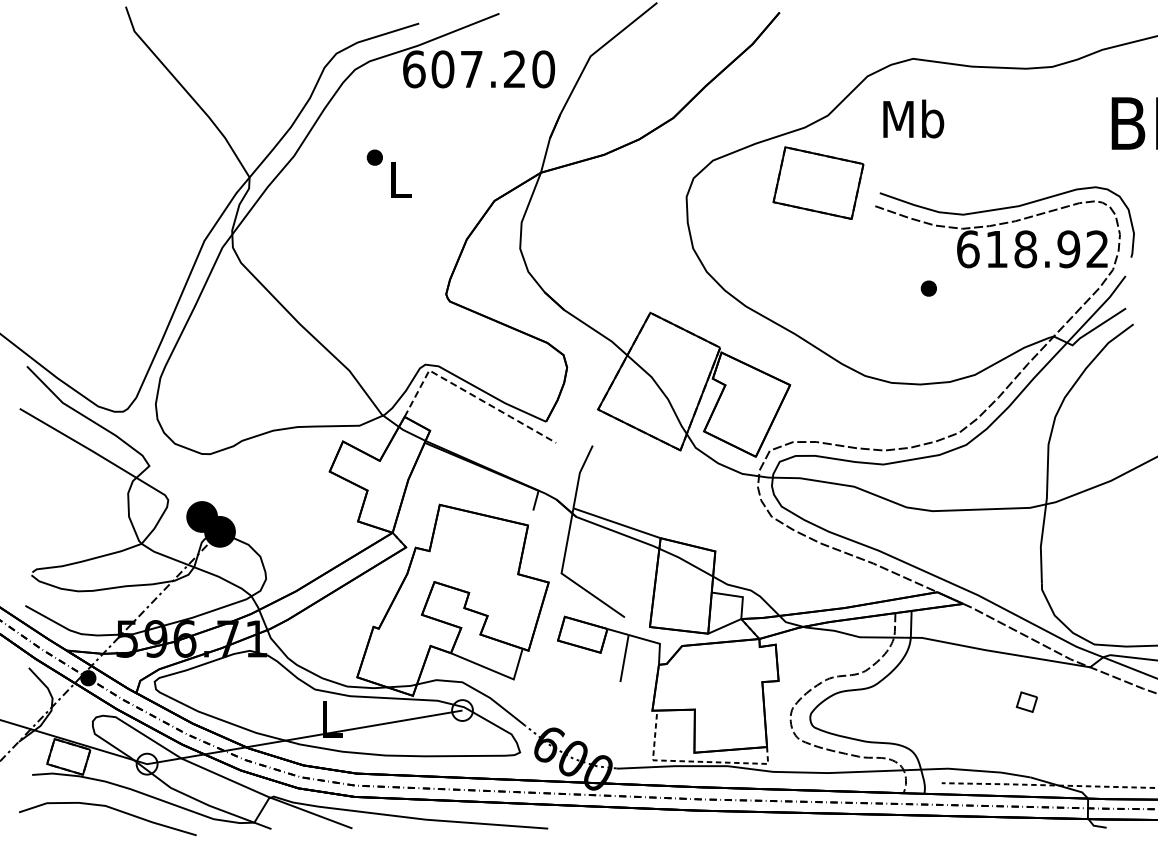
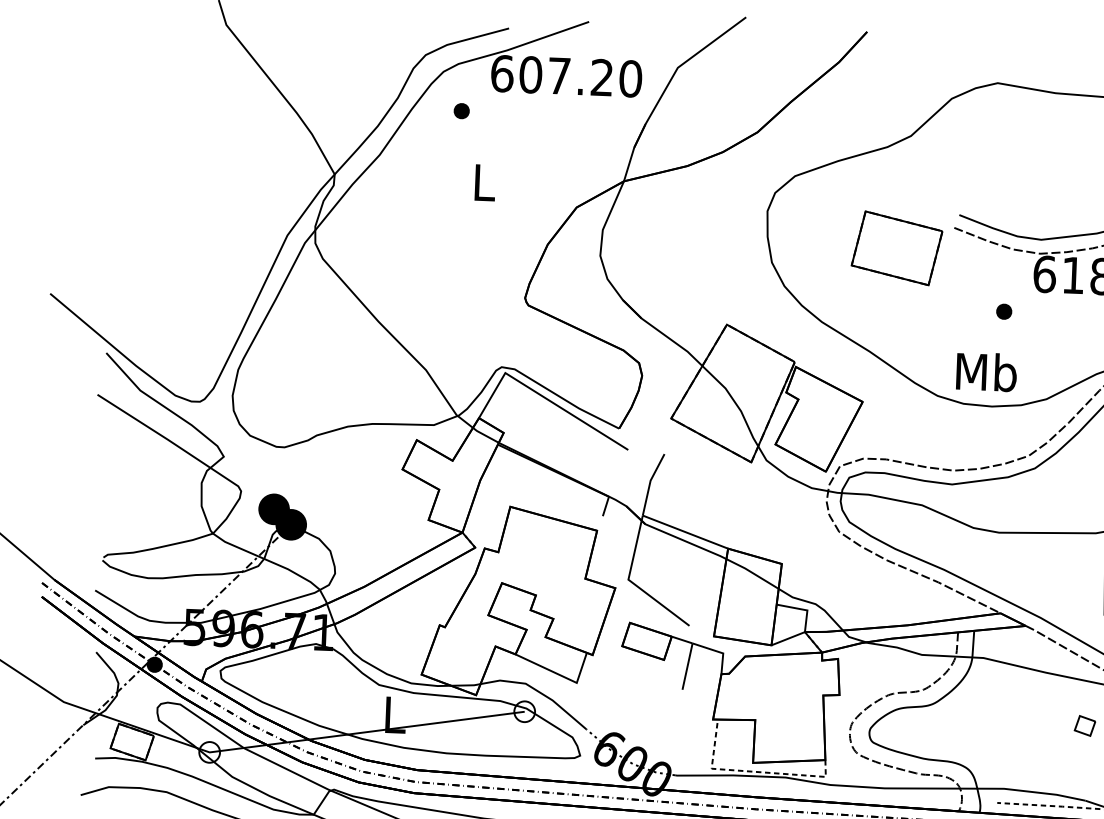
text: (913, 118) -> (986, 371), moved
part: (374, 157) -> (461, 110), moved
part: (818, 182) -> (897, 247), moved
line: (469, 393) -> (544, 397), dashed -> solid

